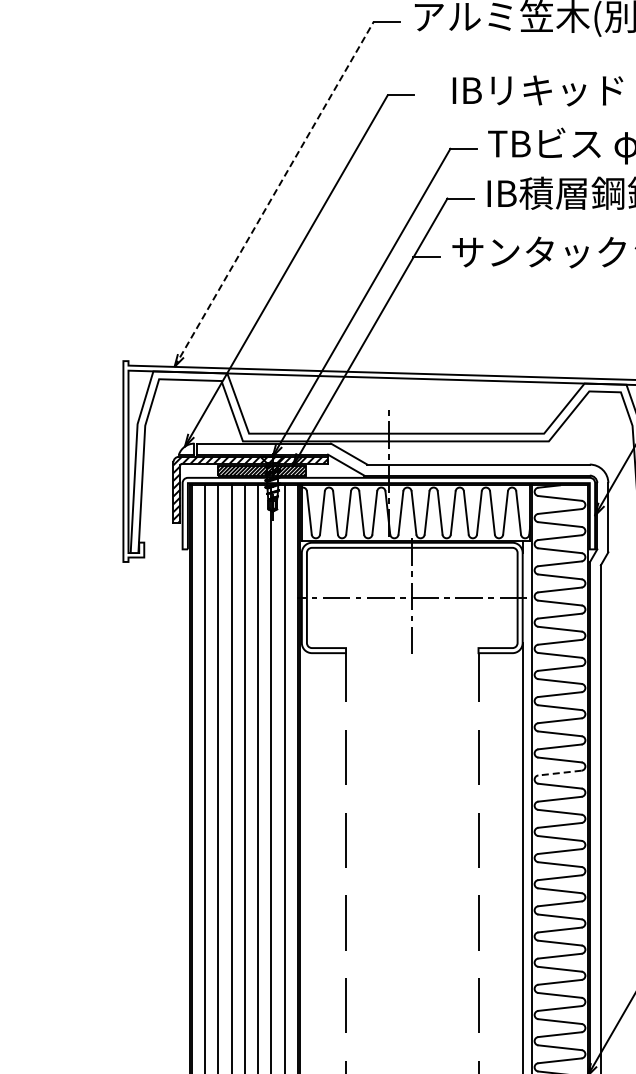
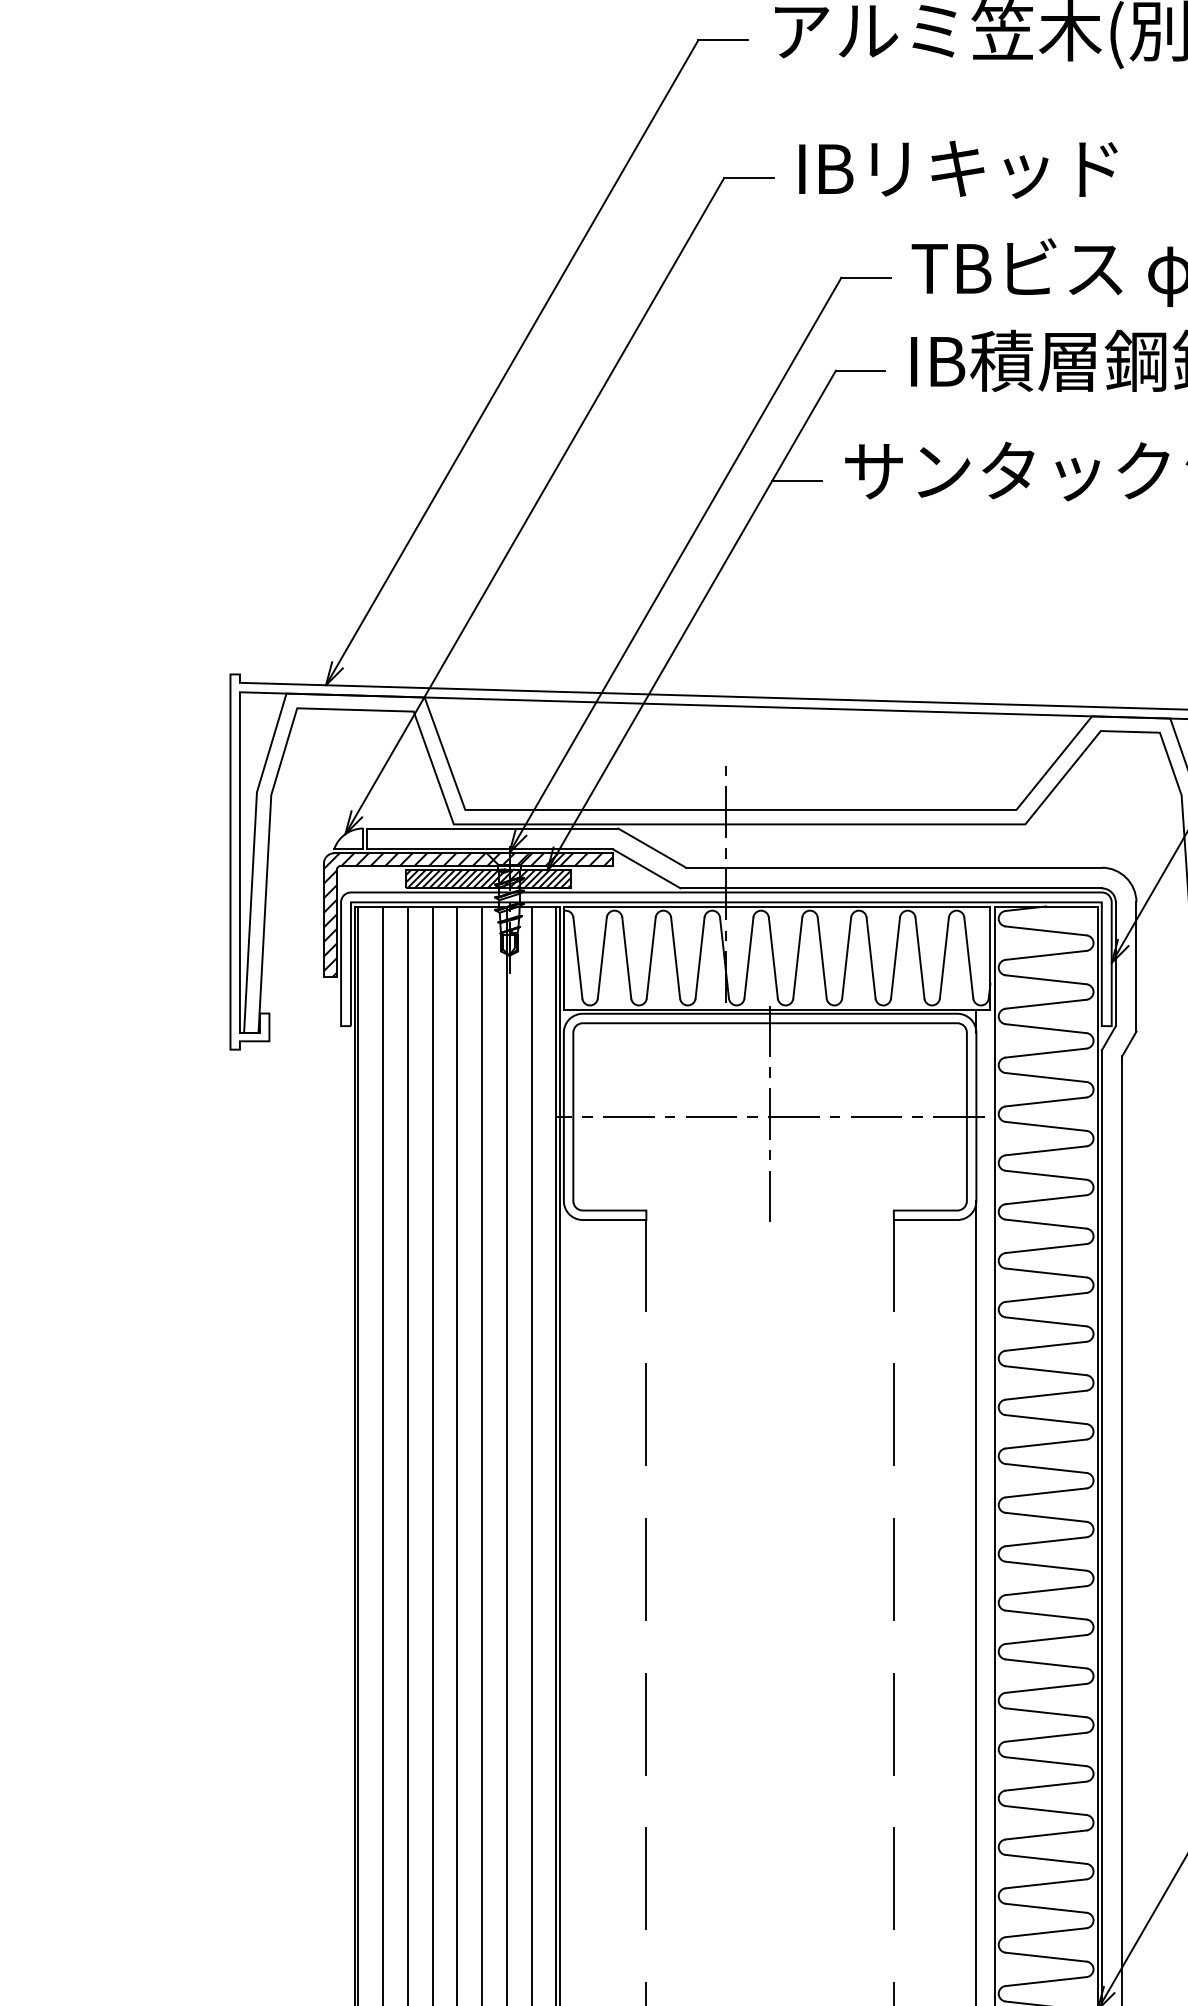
text: (537, 90) -> (957, 168), moved
line: (274, 193) -> (512, 361), dashed -> solid
line: (560, 773) -> (1047, 1444), dashed -> solid

